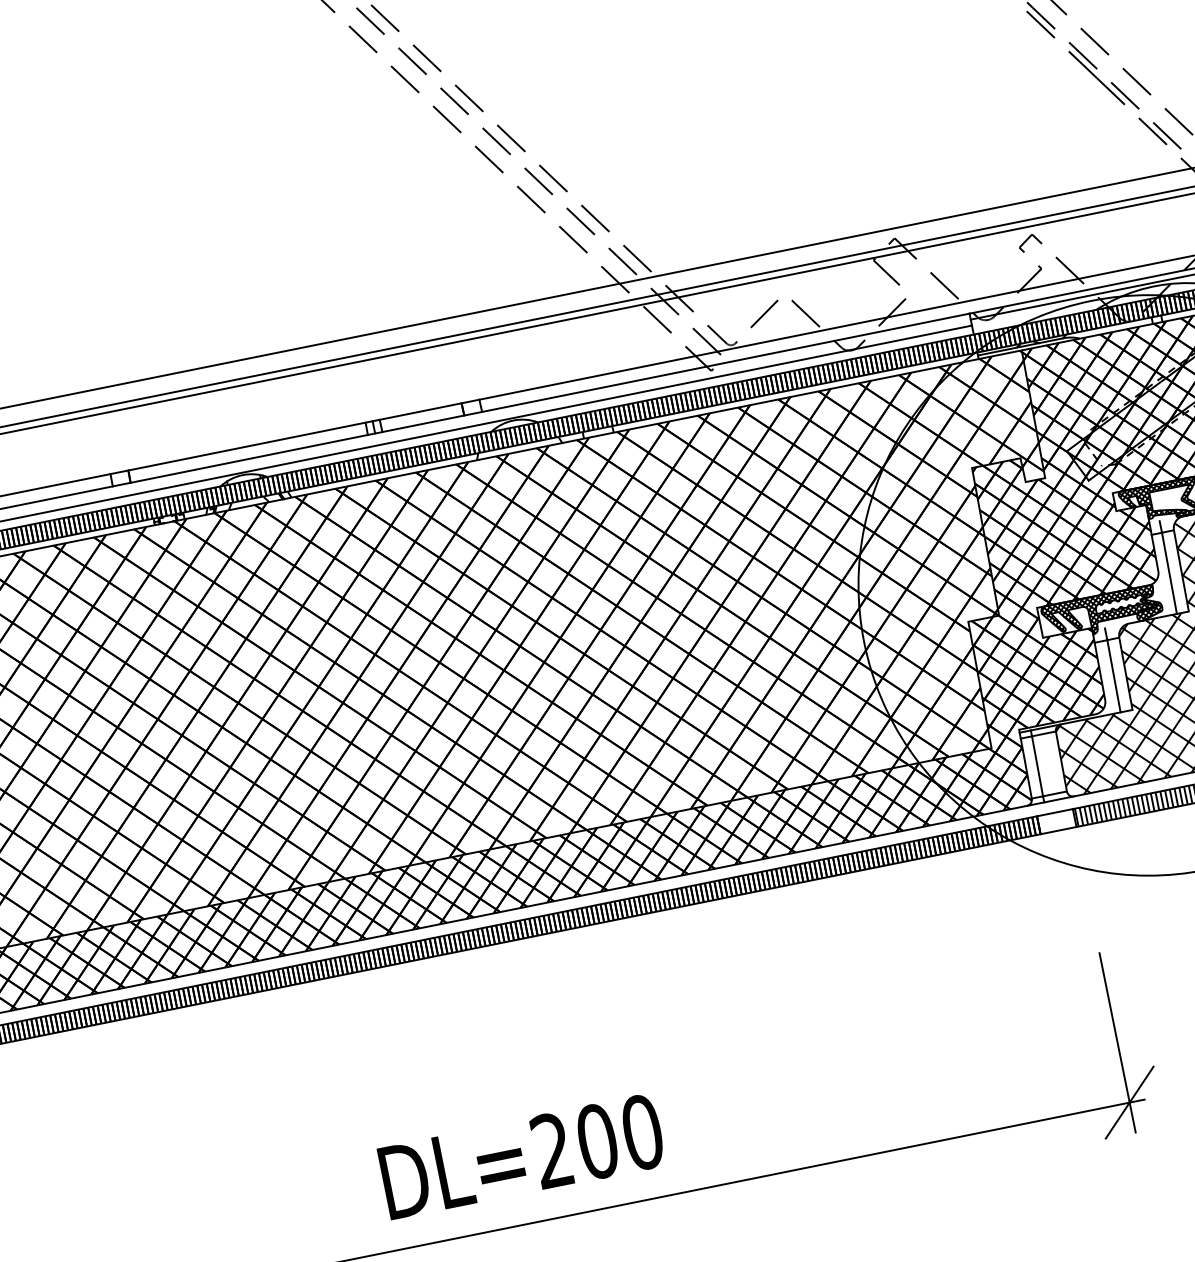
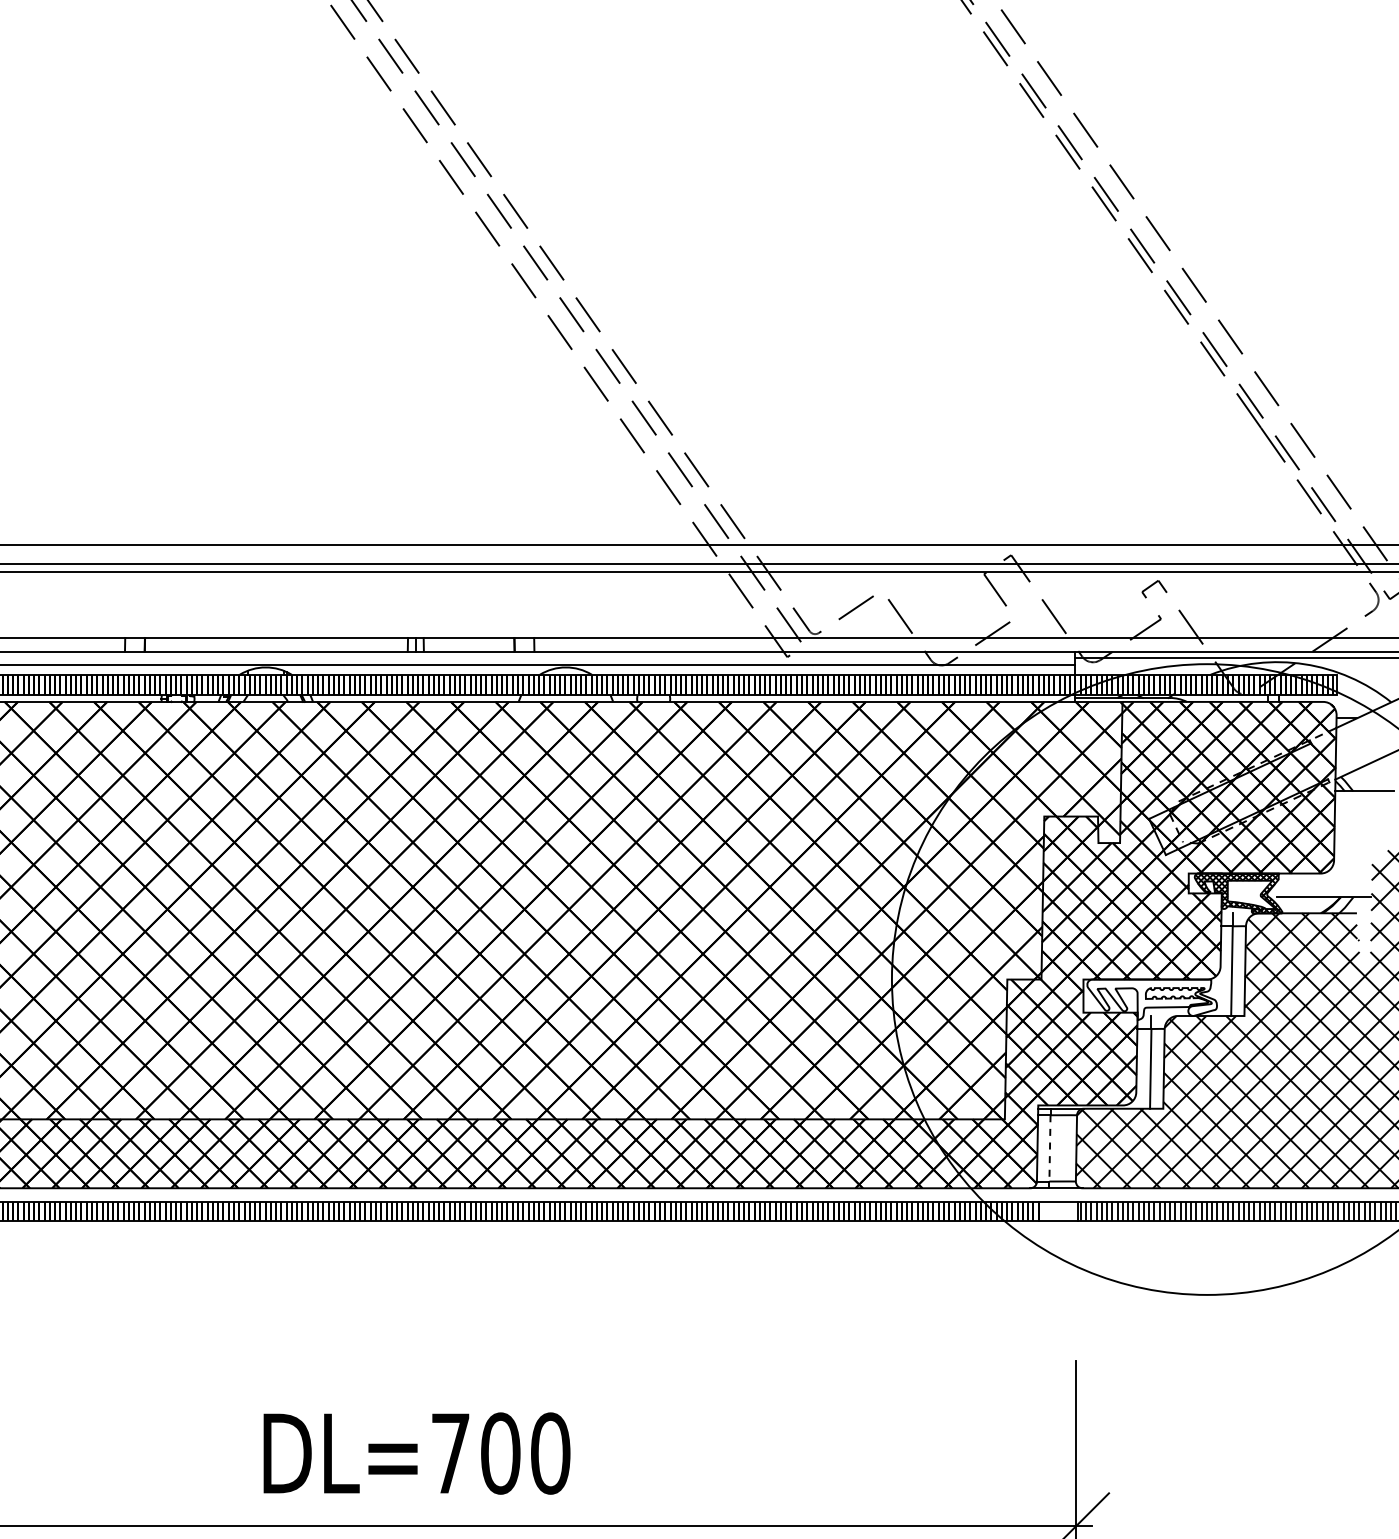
hatch: (1102, 613) -> (1152, 999), removed
line: (1037, 766) -> (1049, 1148), solid -> dashed
text: (552, 1149) -> (450, 1452), DL=200 -> DL=700

